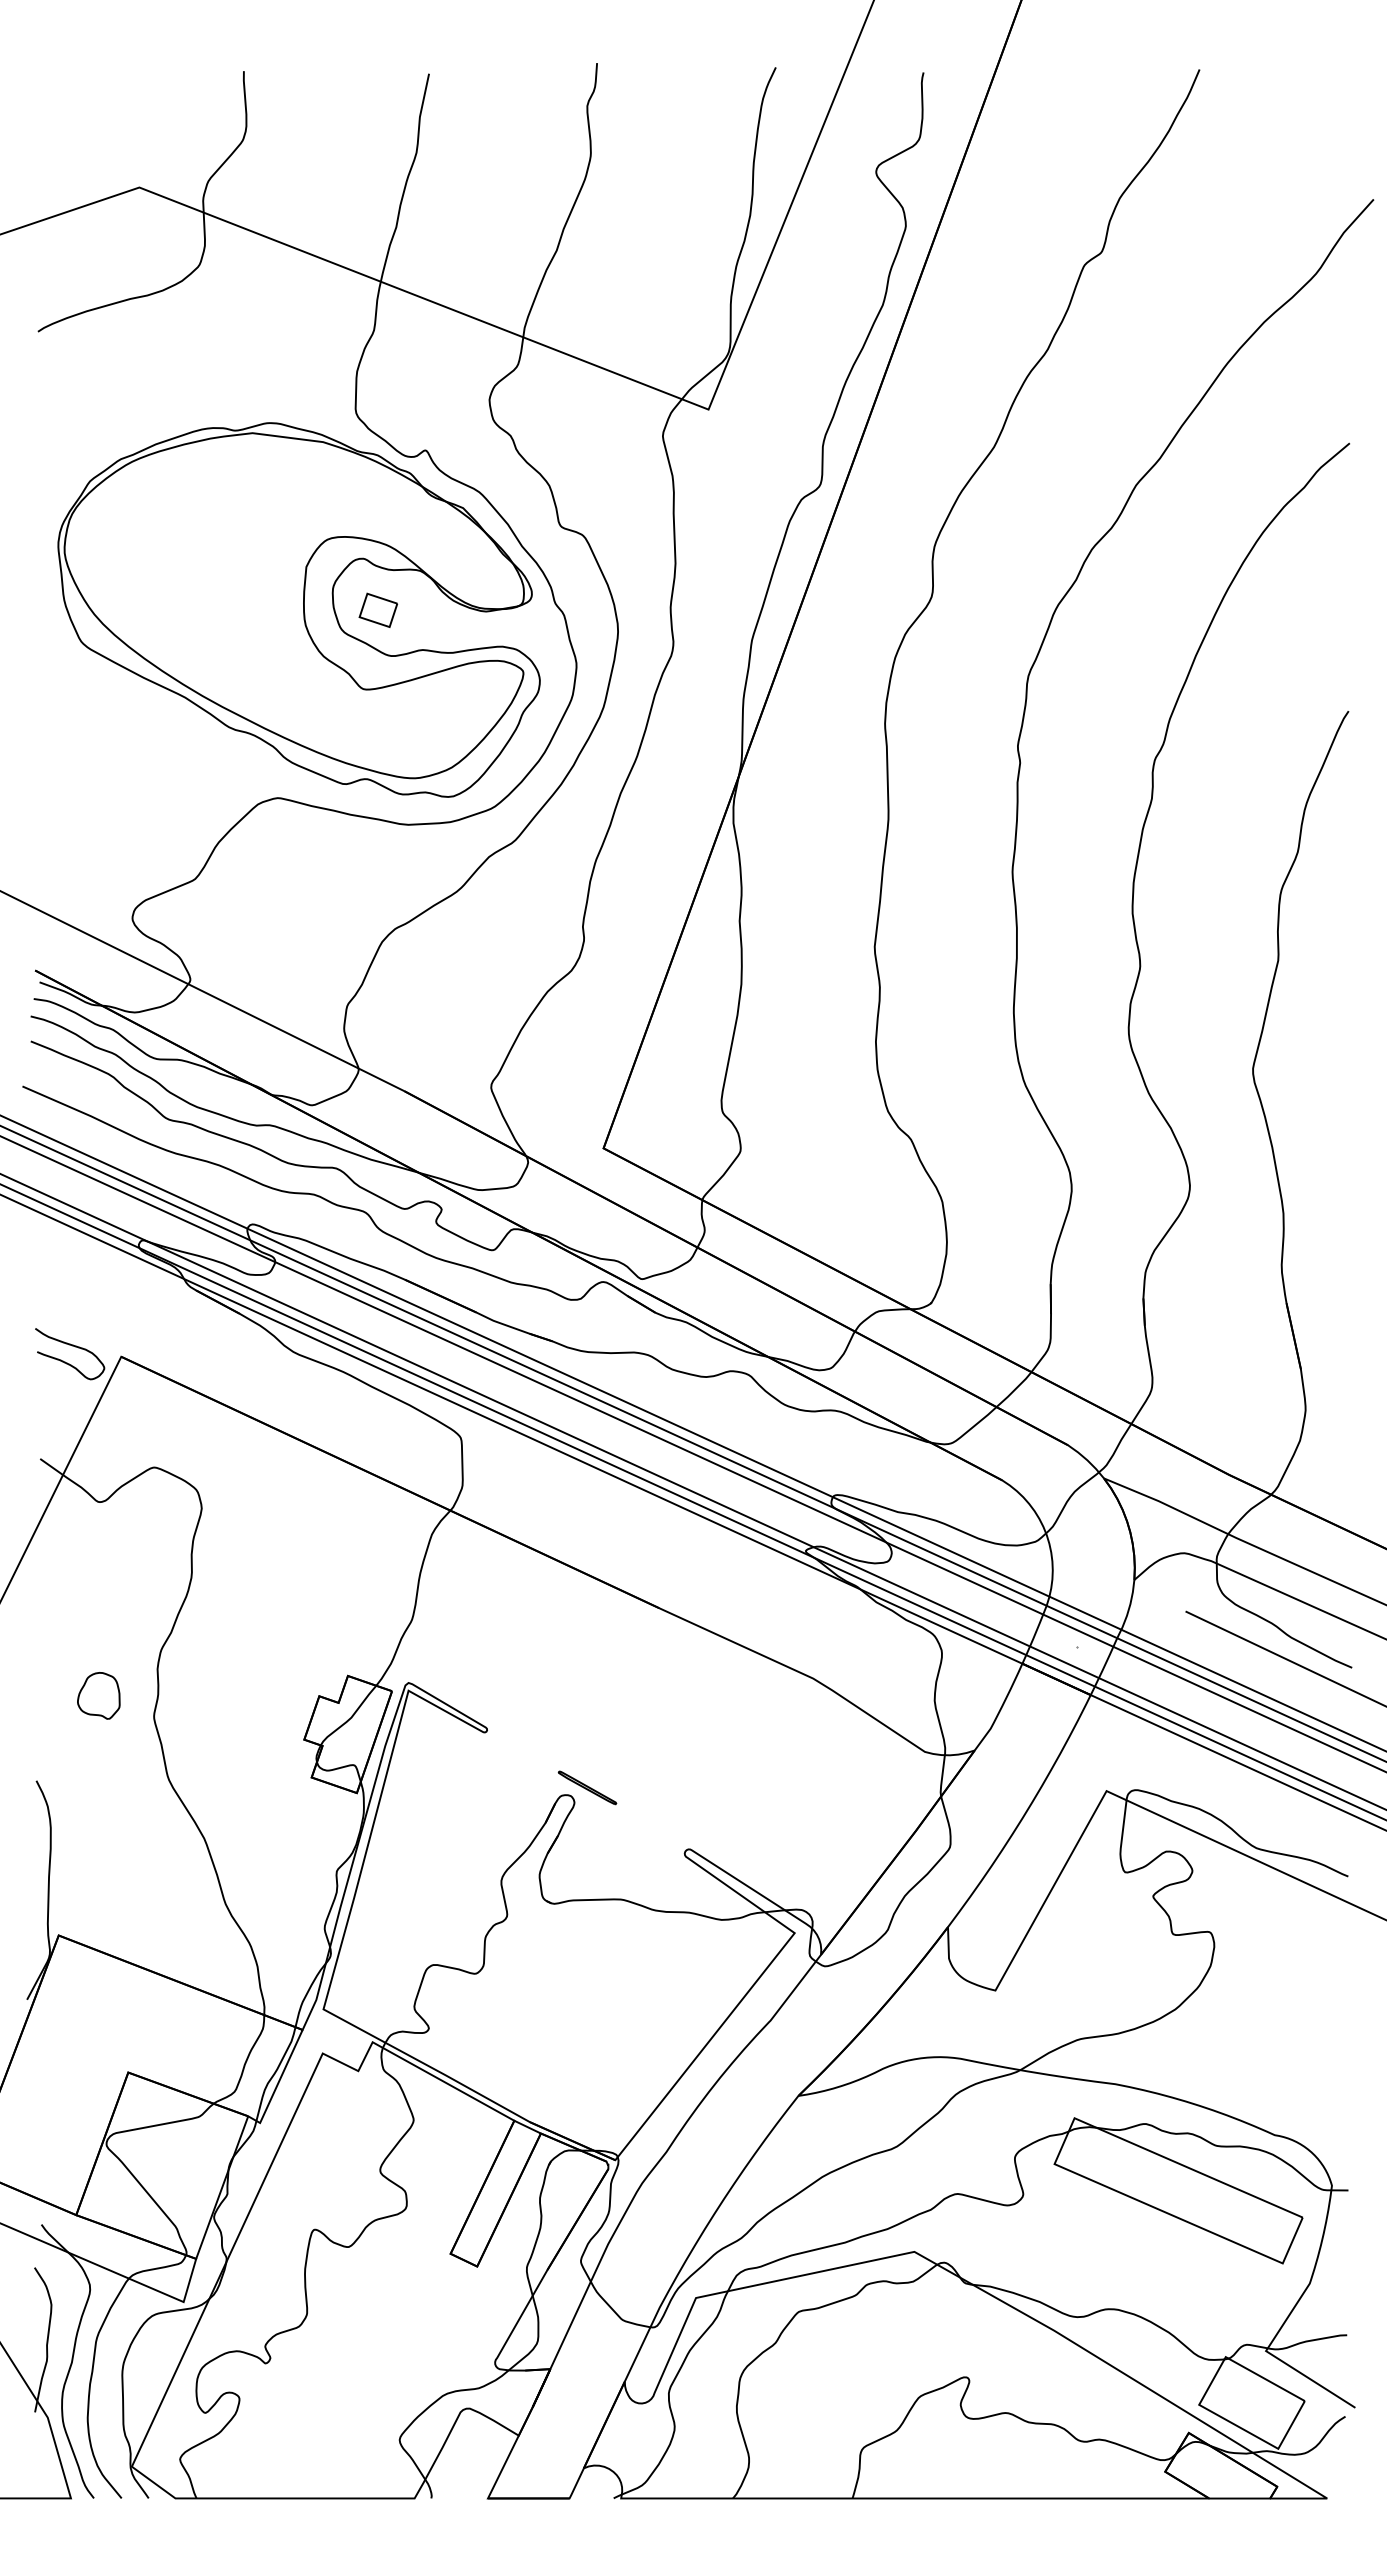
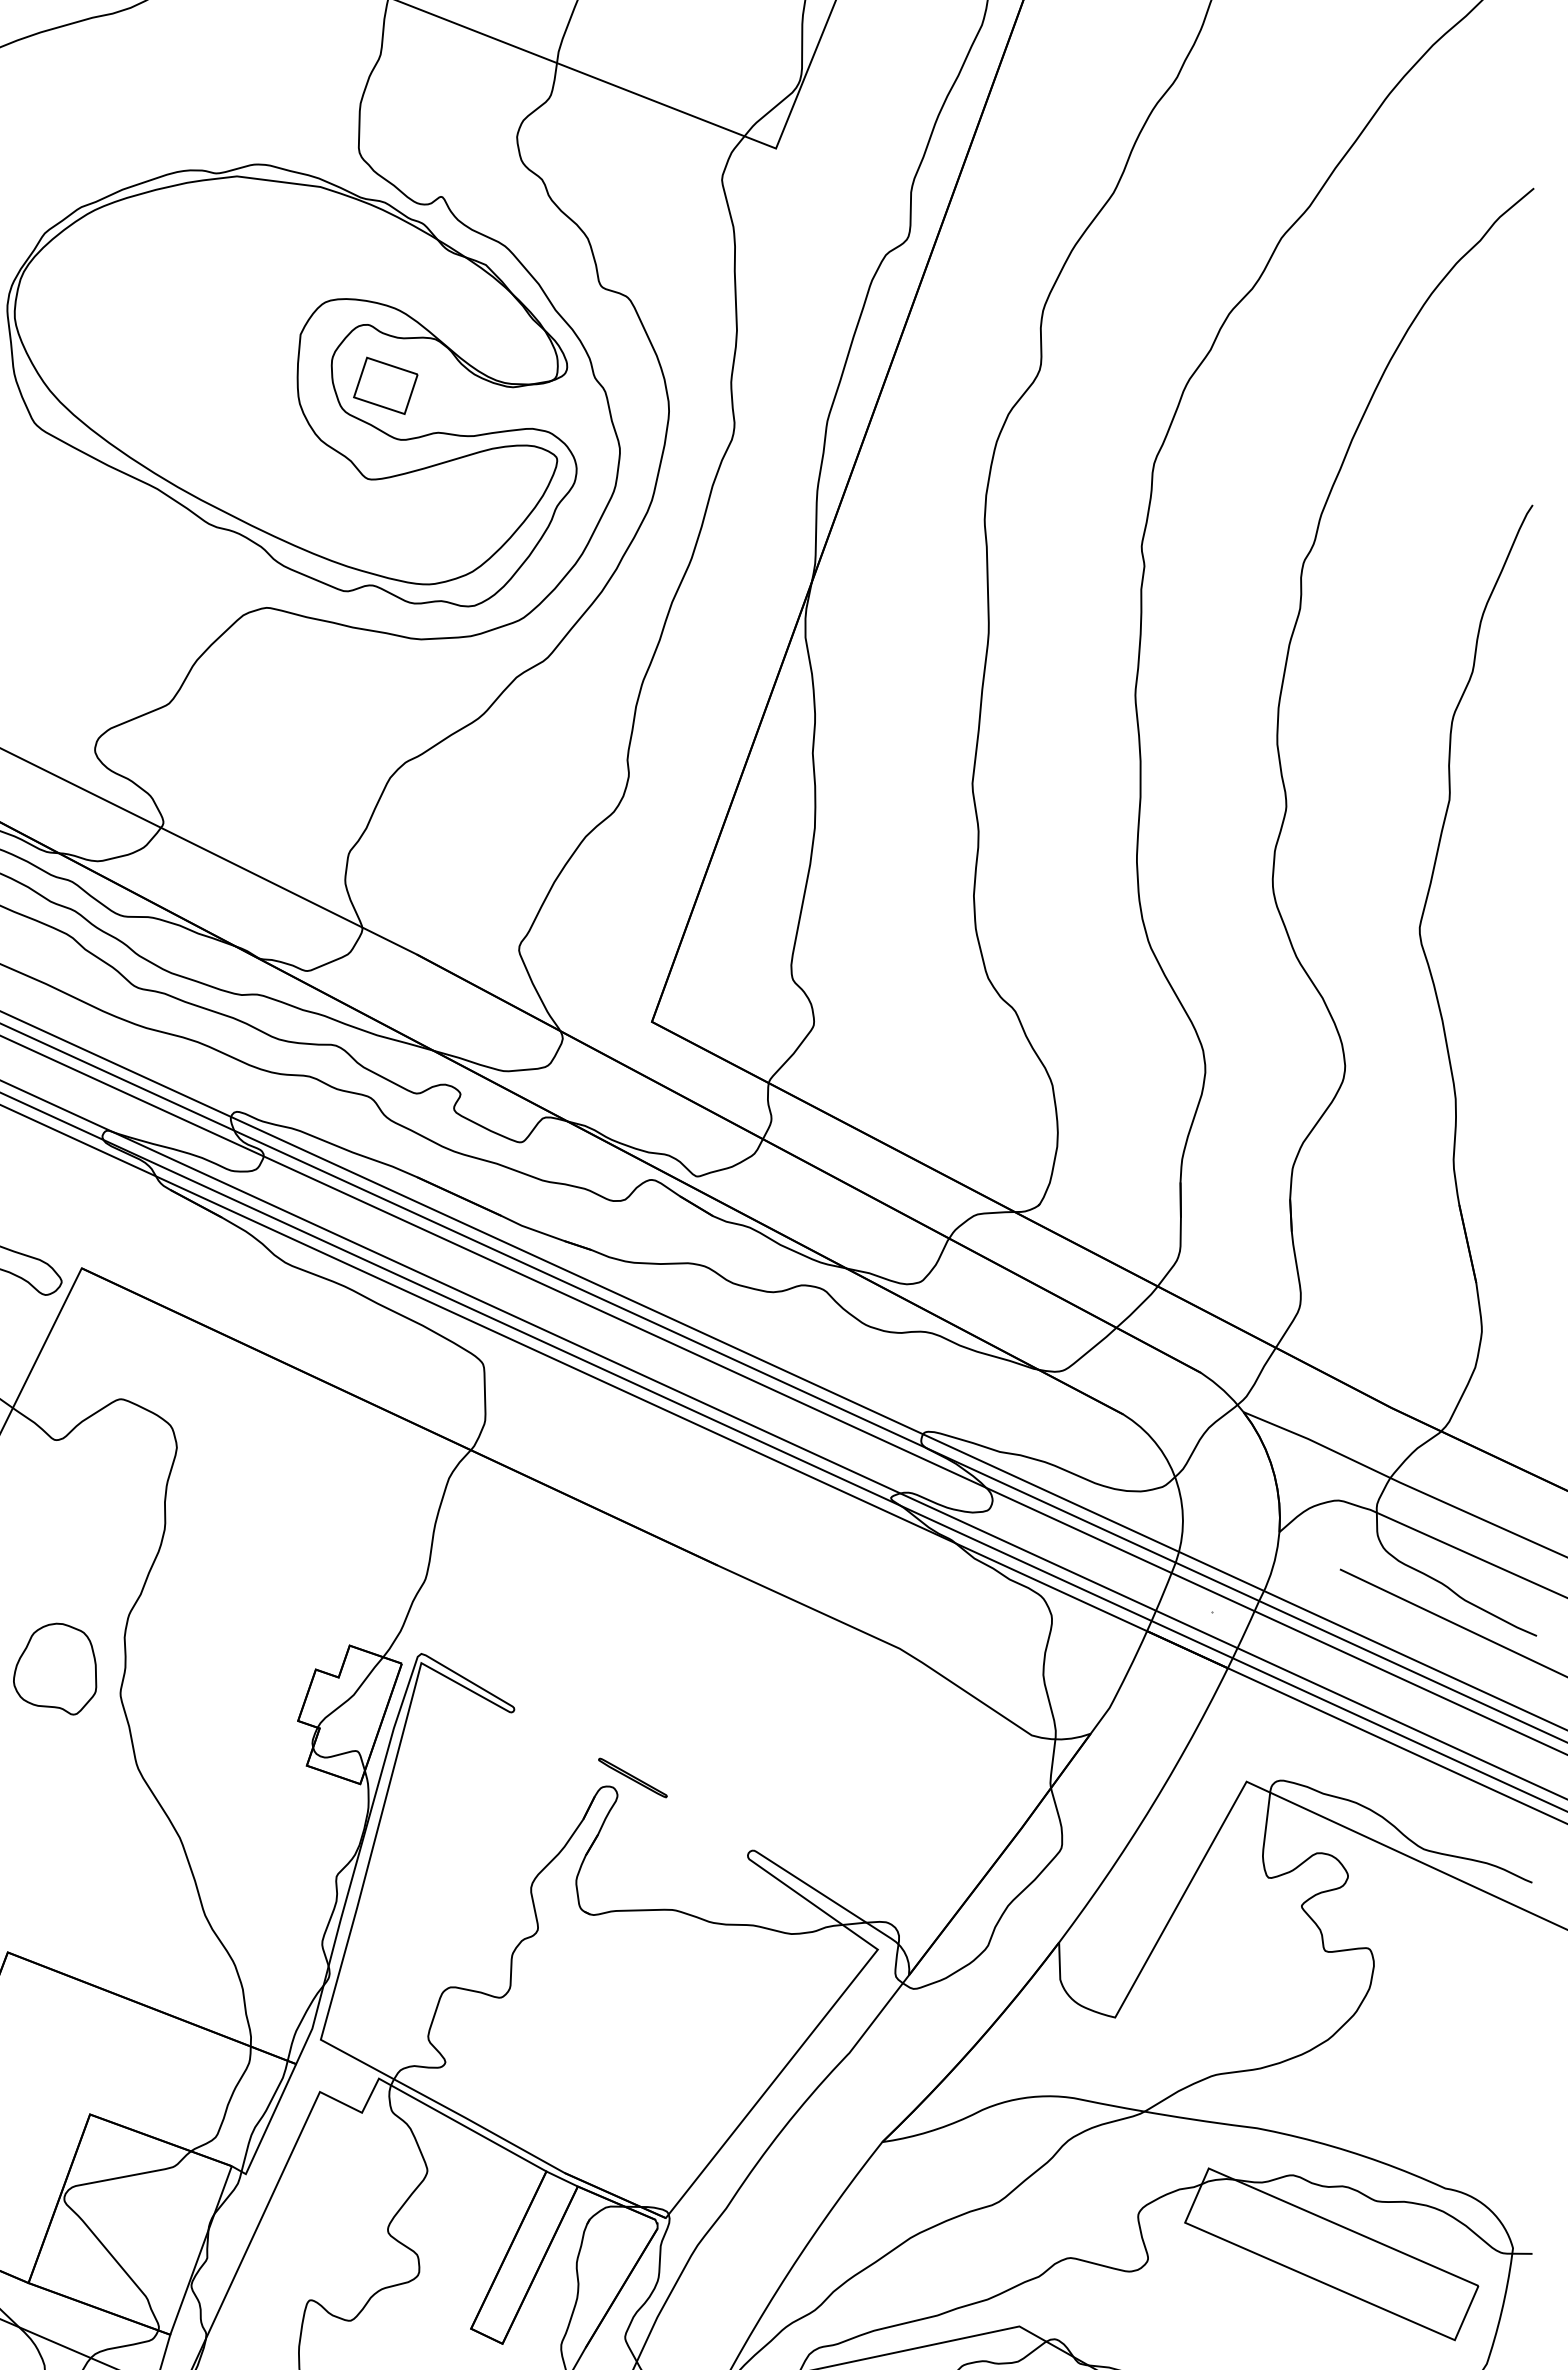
part: (378, 610) -> (385, 386), size x1.43
part: (98, 1695) -> (54, 1668), size x1.67

